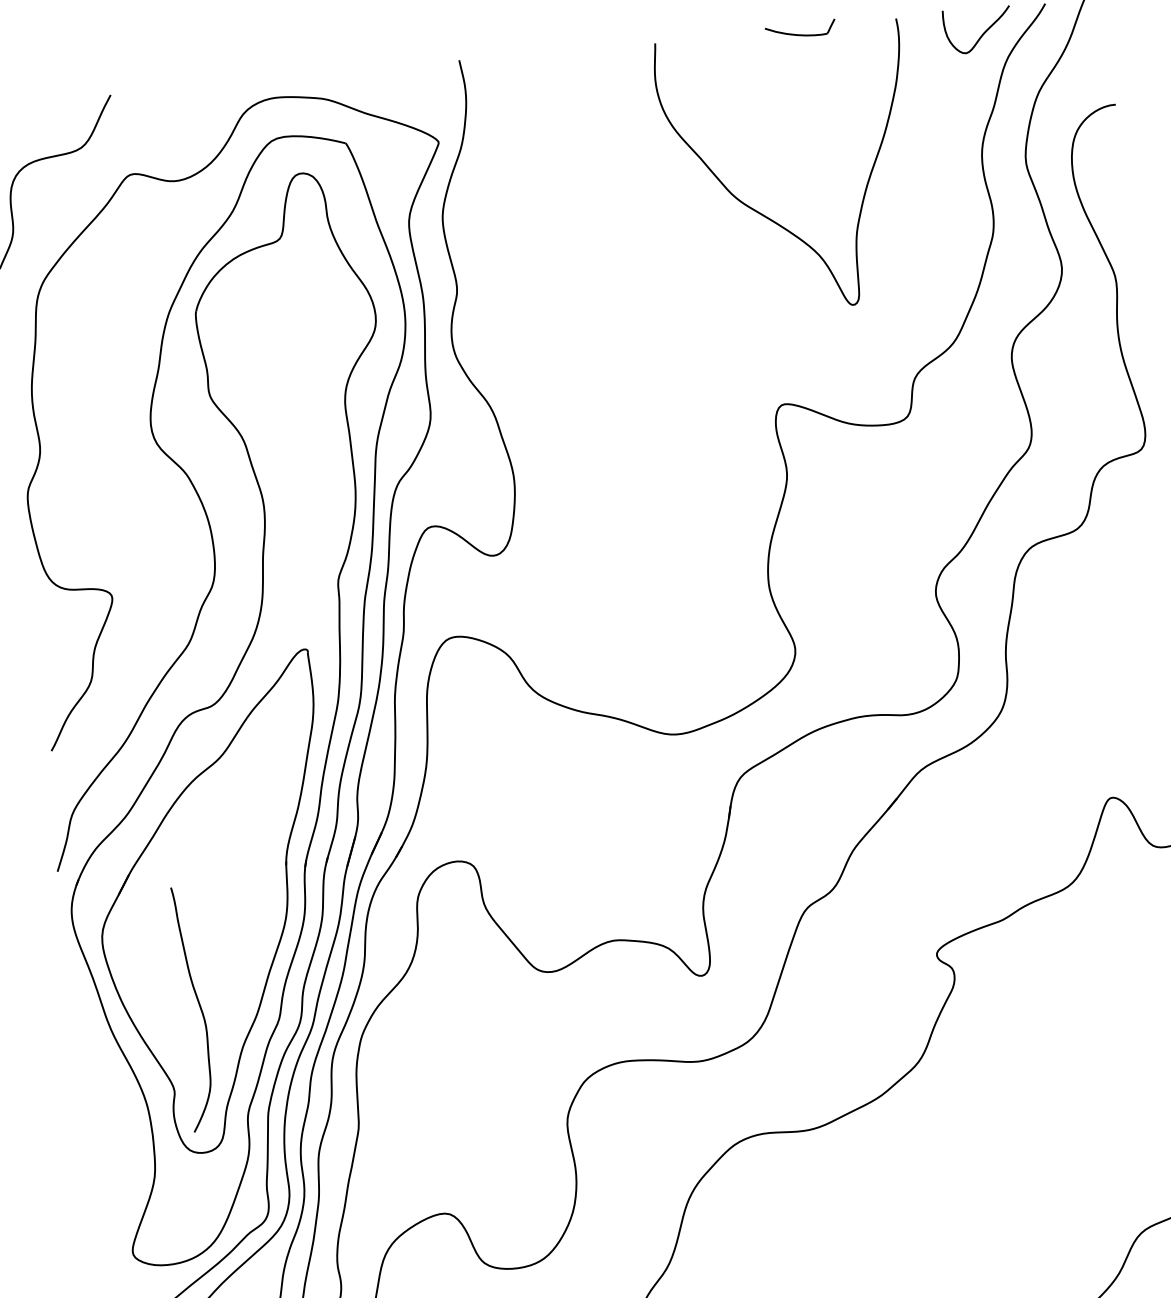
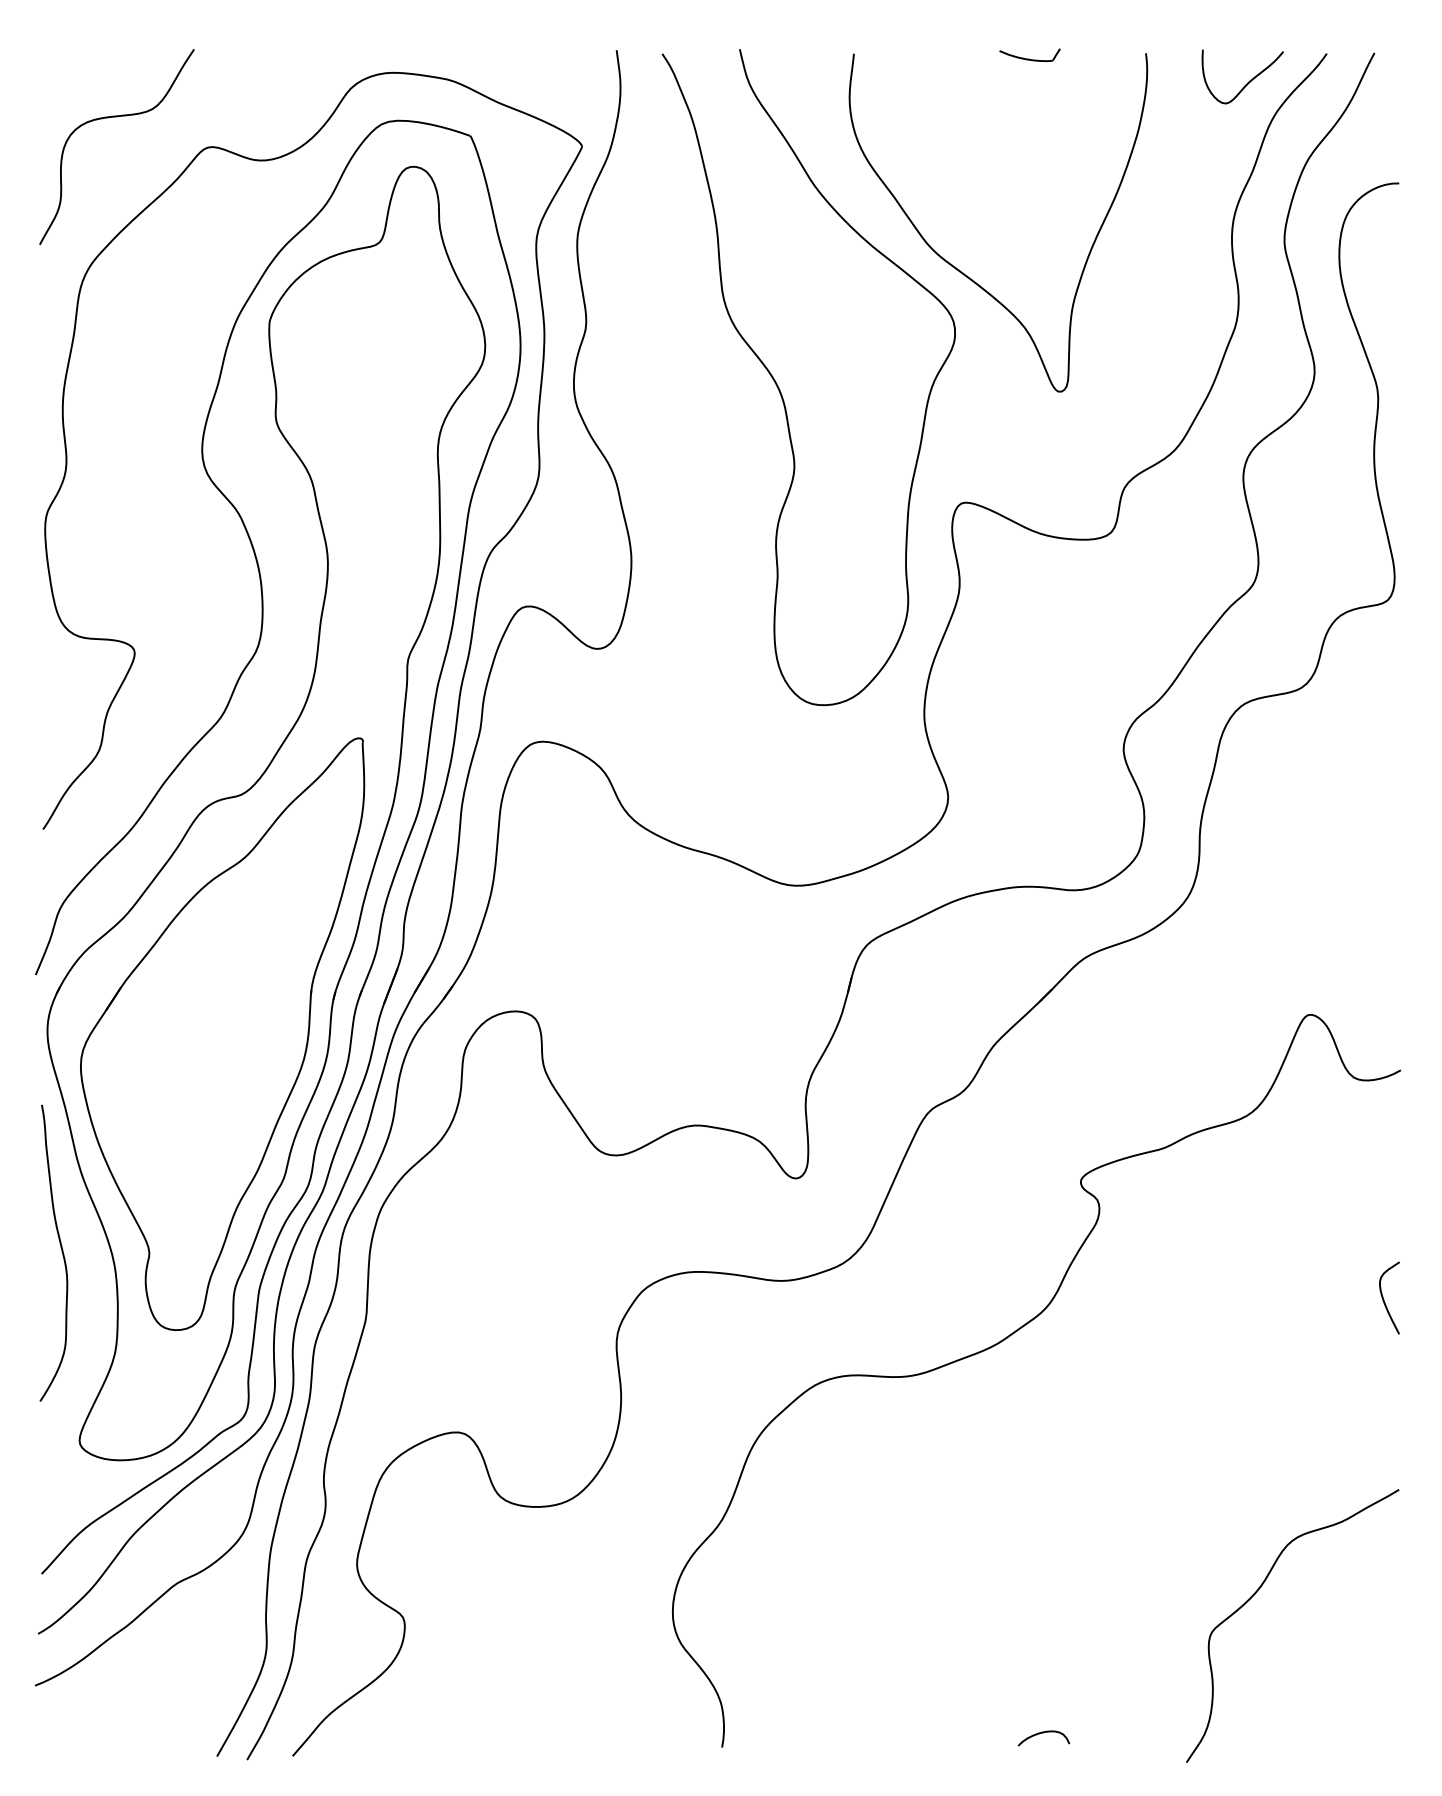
part: (800, 29) -> (1029, 54), size x0.71
curve: (621, 324) -> (779, 387), added
curve: (199, 1007) -> (61, 1252), moved

